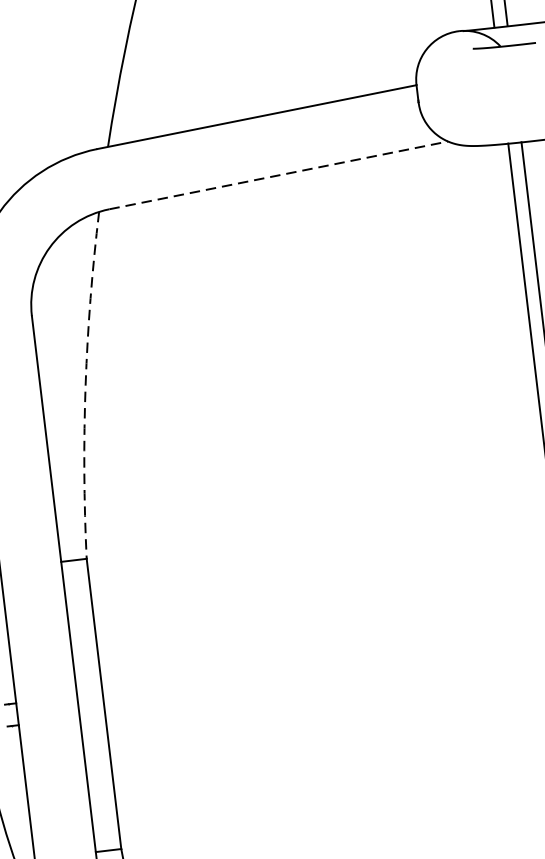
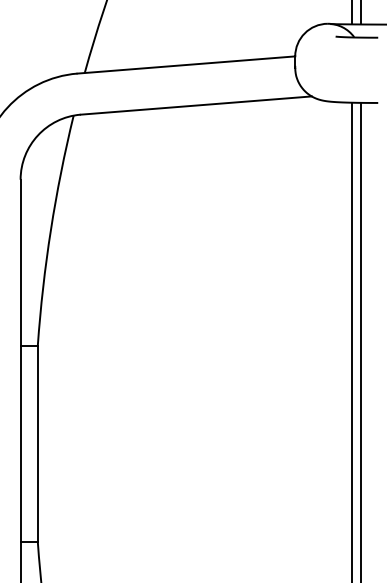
line: (279, 175) -> (196, 105), dashed -> solid
arc: (84, 384) -> (50, 229), dashed -> solid

